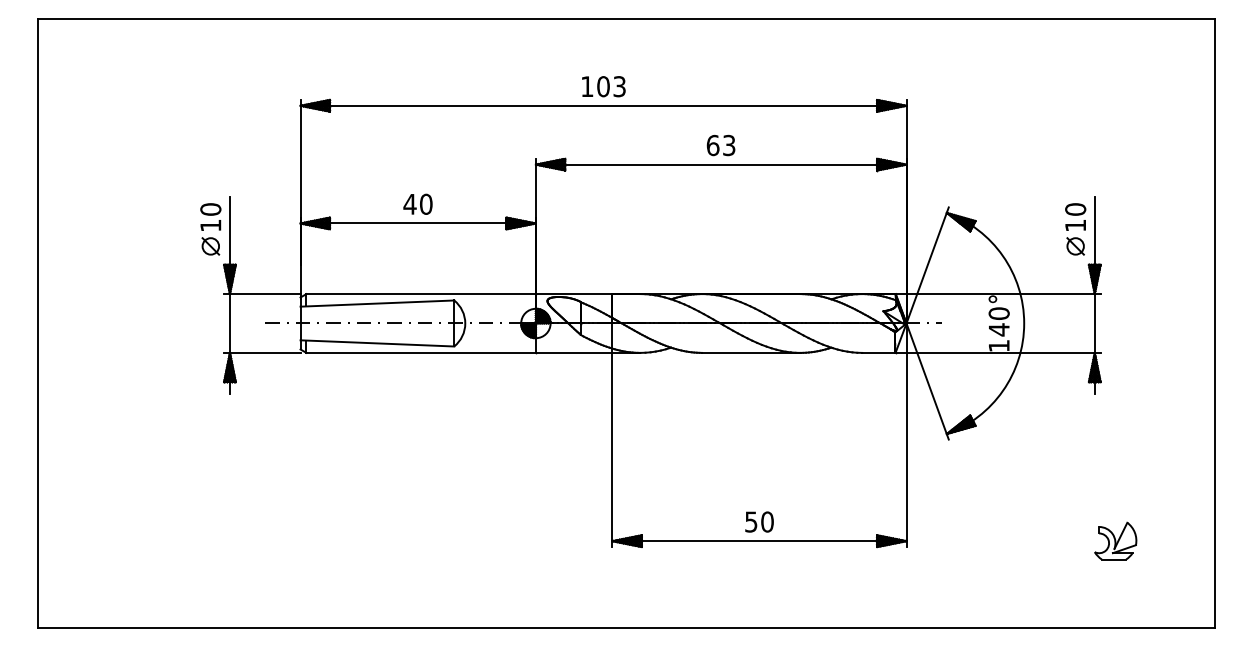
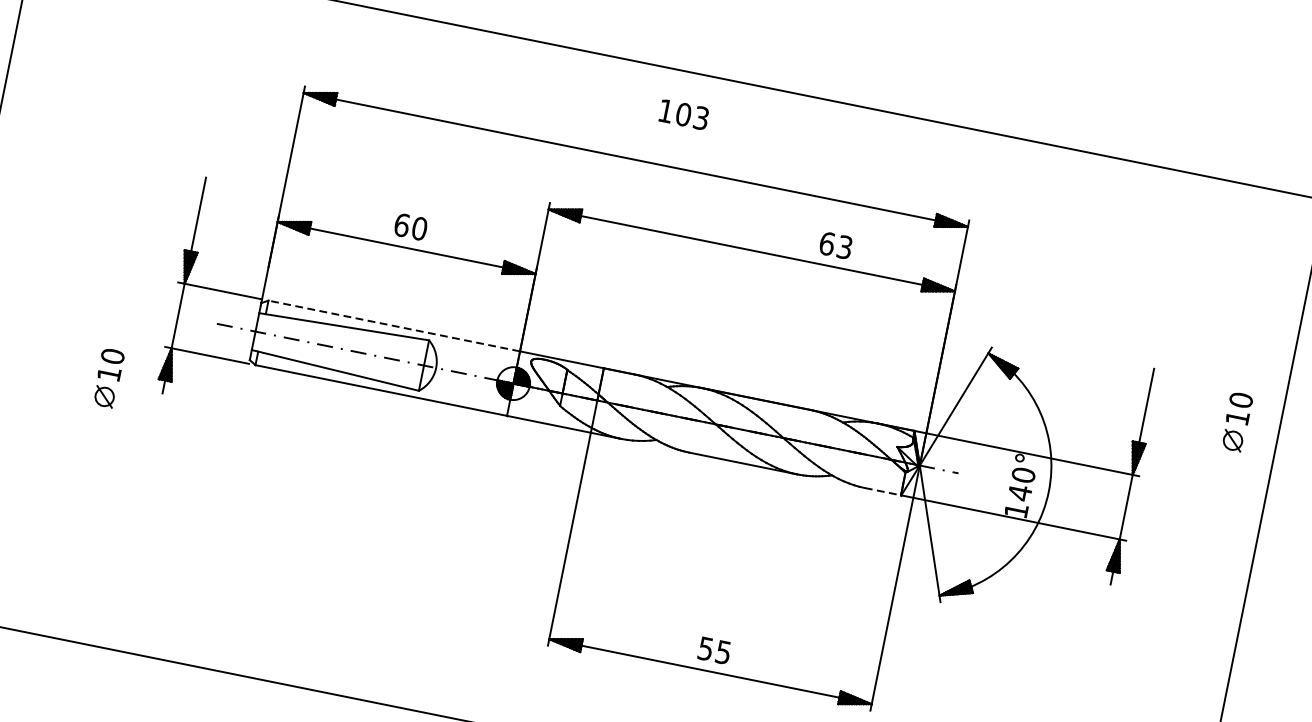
text: (603, 86) -> (683, 114), moved
text: (720, 145) -> (835, 245), moved
text: (409, 203) -> (401, 224), 40 -> 60
part: (210, 229) -> (108, 378), moved
part: (1075, 229) -> (1236, 422), moved
line: (421, 294) -> (394, 326), solid -> dashed
line: (878, 352) -> (882, 491), solid -> dashed
text: (767, 521) -> (723, 651), 50 -> 55

